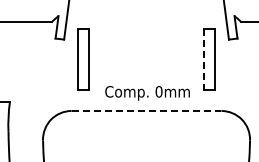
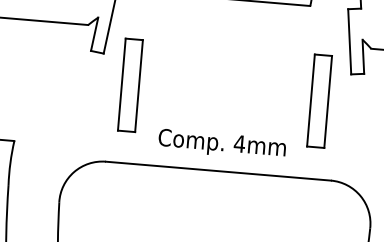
line: (203, 59) -> (310, 101), dashed -> solid
text: (158, 91) -> (238, 143), 0mm -> 4mm
line: (146, 110) -> (218, 170), dashed -> solid

